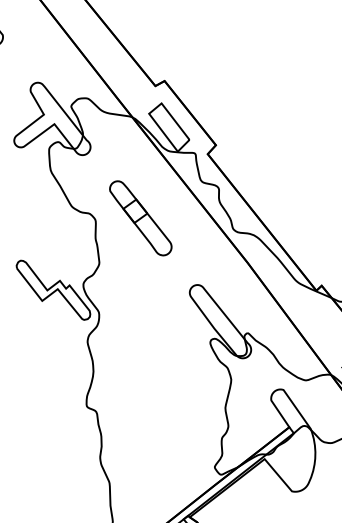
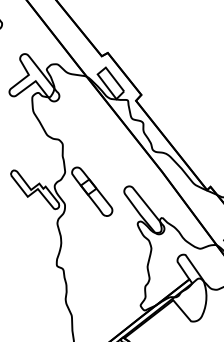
part: (141, 217) -> (92, 191), moved

